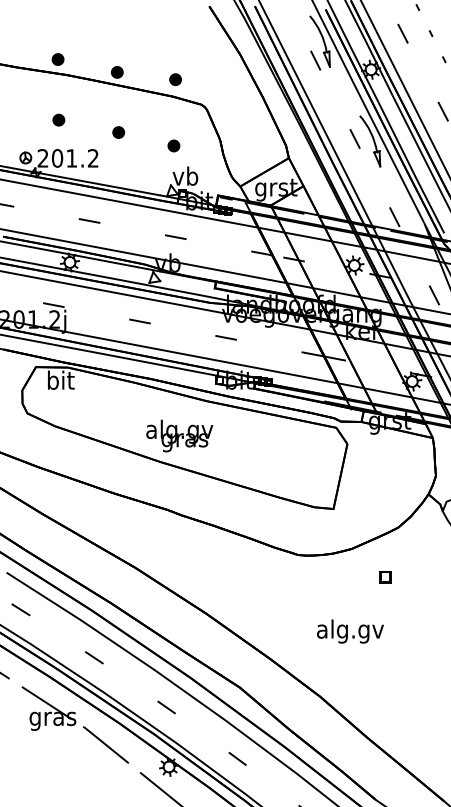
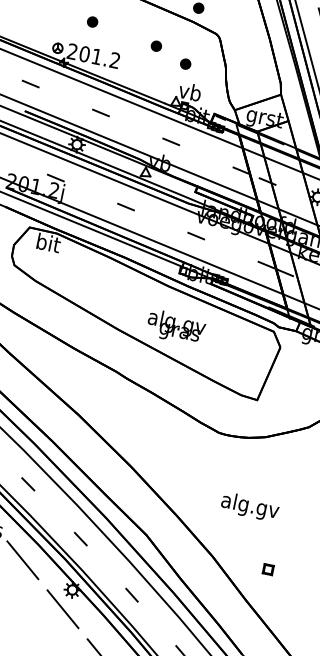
part: (118, 132) -> (156, 46), moved
text: (179, 435) -> (175, 327), moved
part: (385, 577) -> (268, 569), moved

